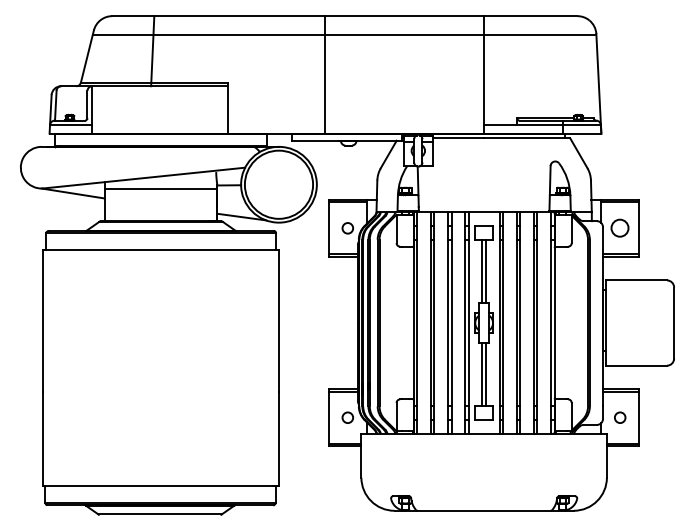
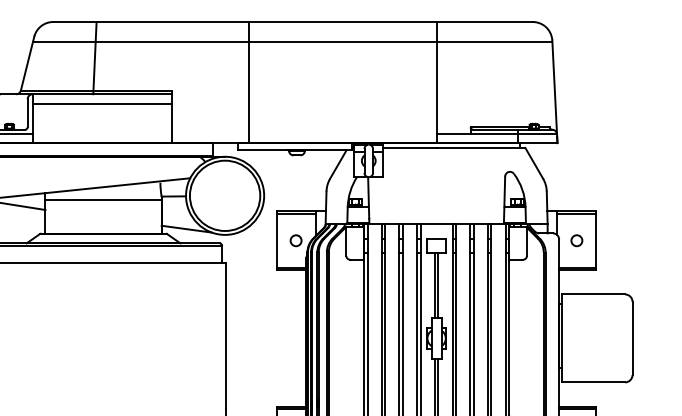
line: (325, 74) -> (249, 82), moved
line: (159, 95) -> (101, 103), added
circle: (620, 228) -> (577, 240), size x0.62

